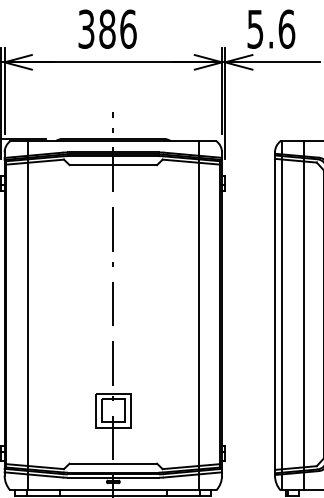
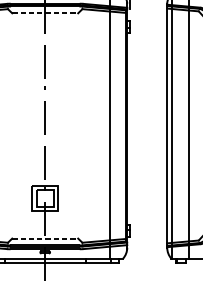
line: (113, 165) -> (45, 13), solid -> dashed
line: (113, 463) -> (45, 238), solid -> dashed

